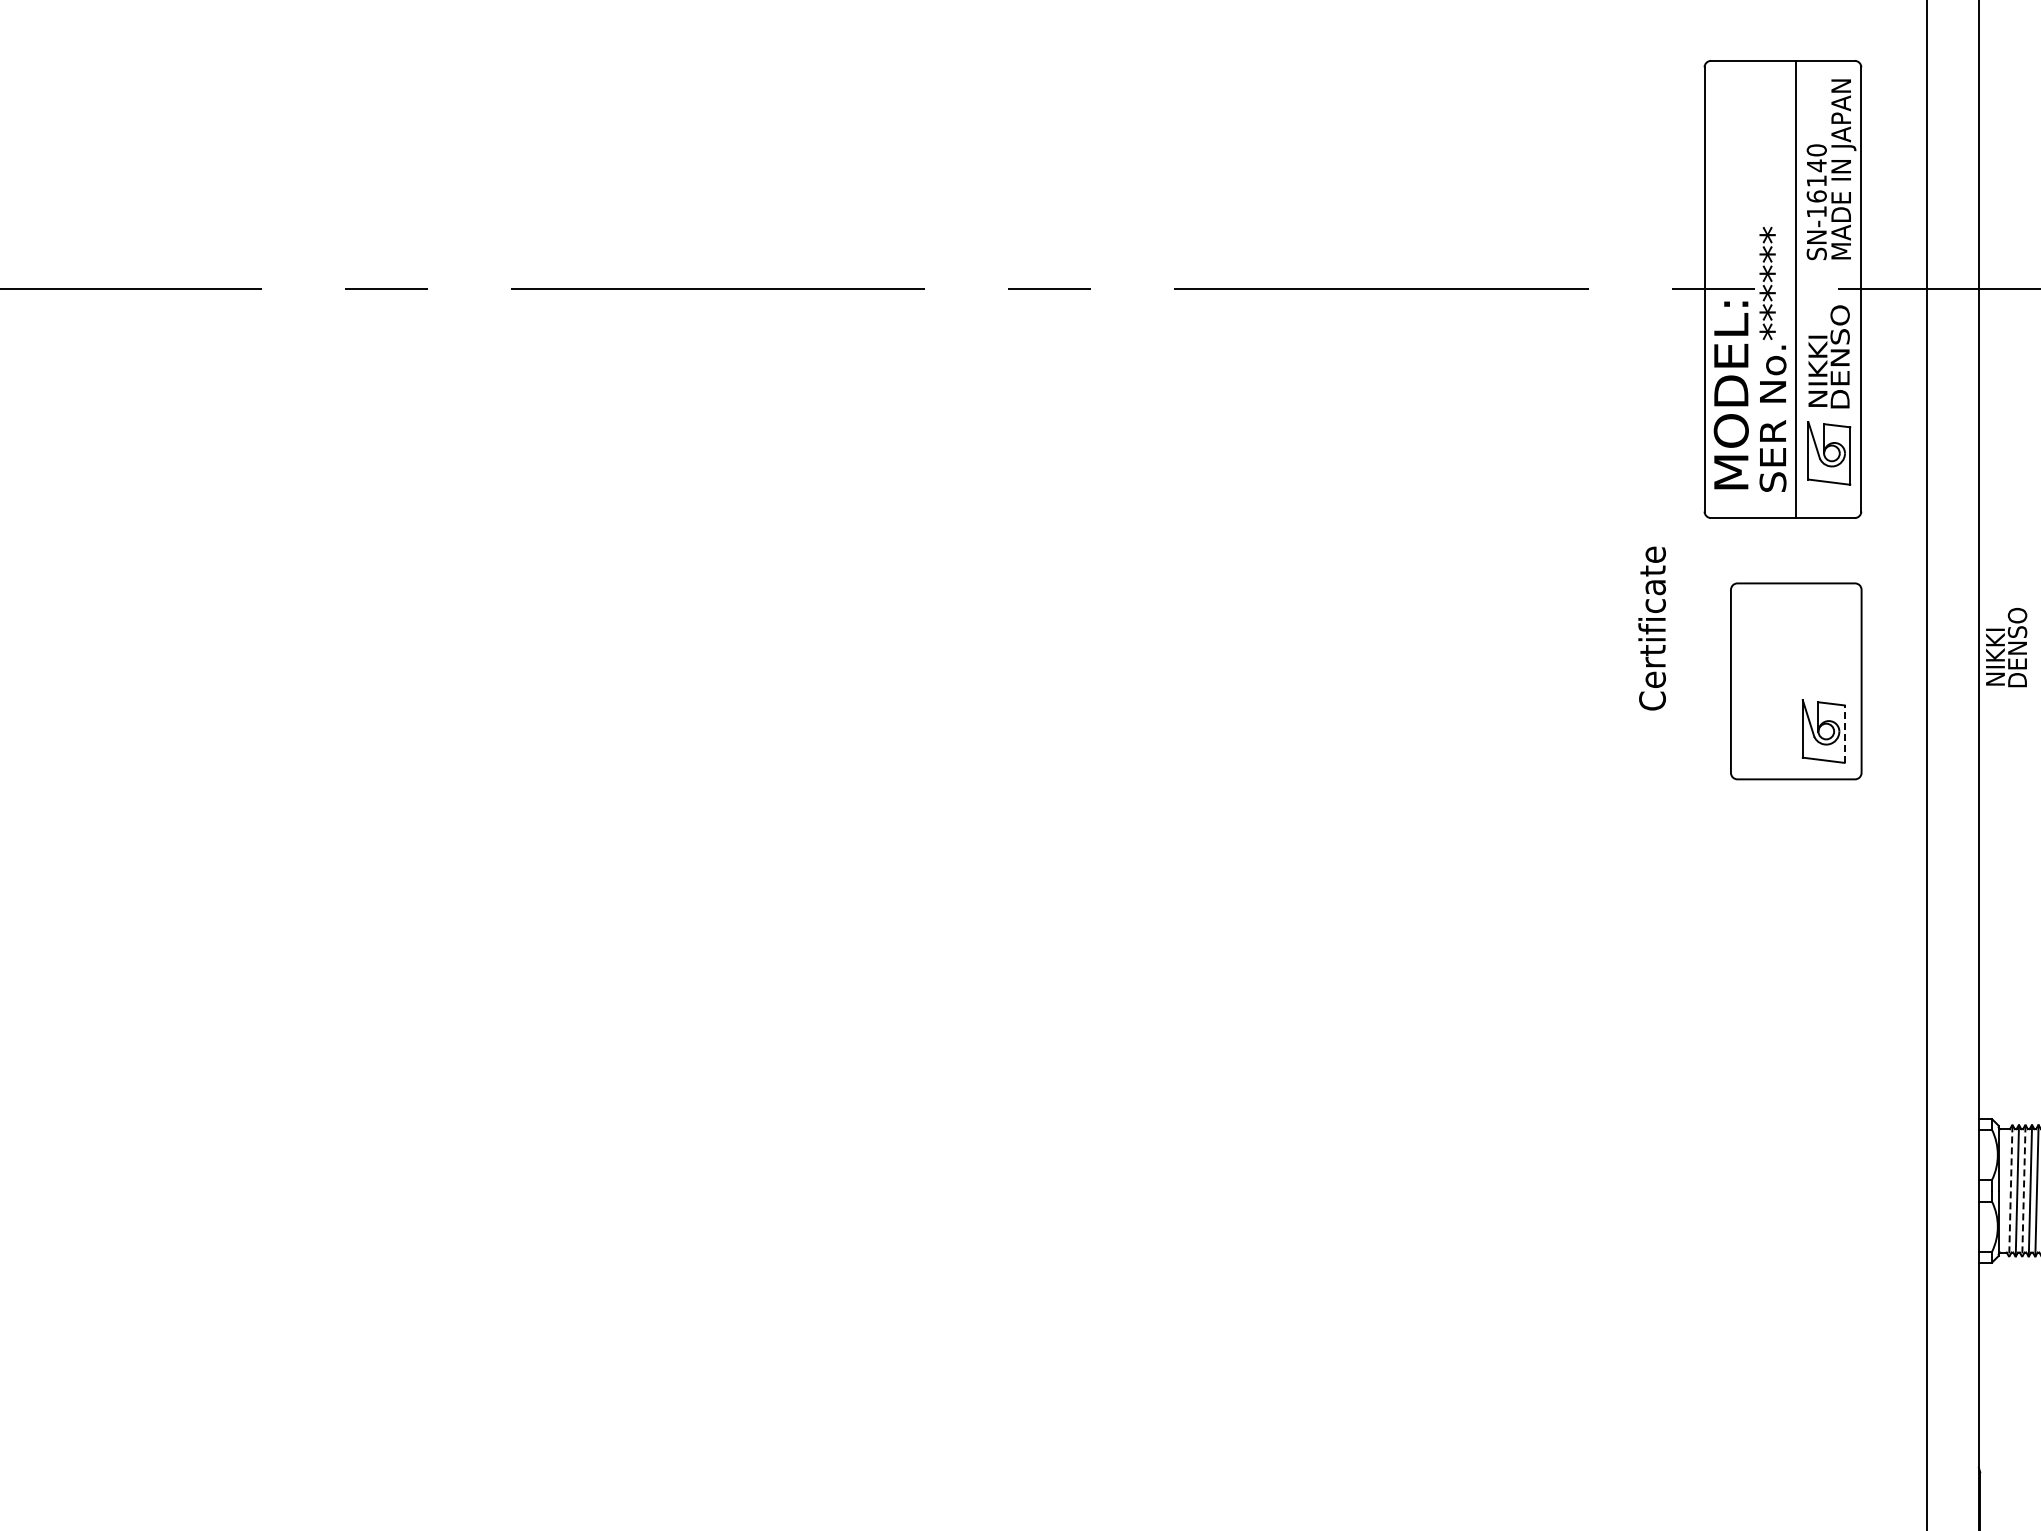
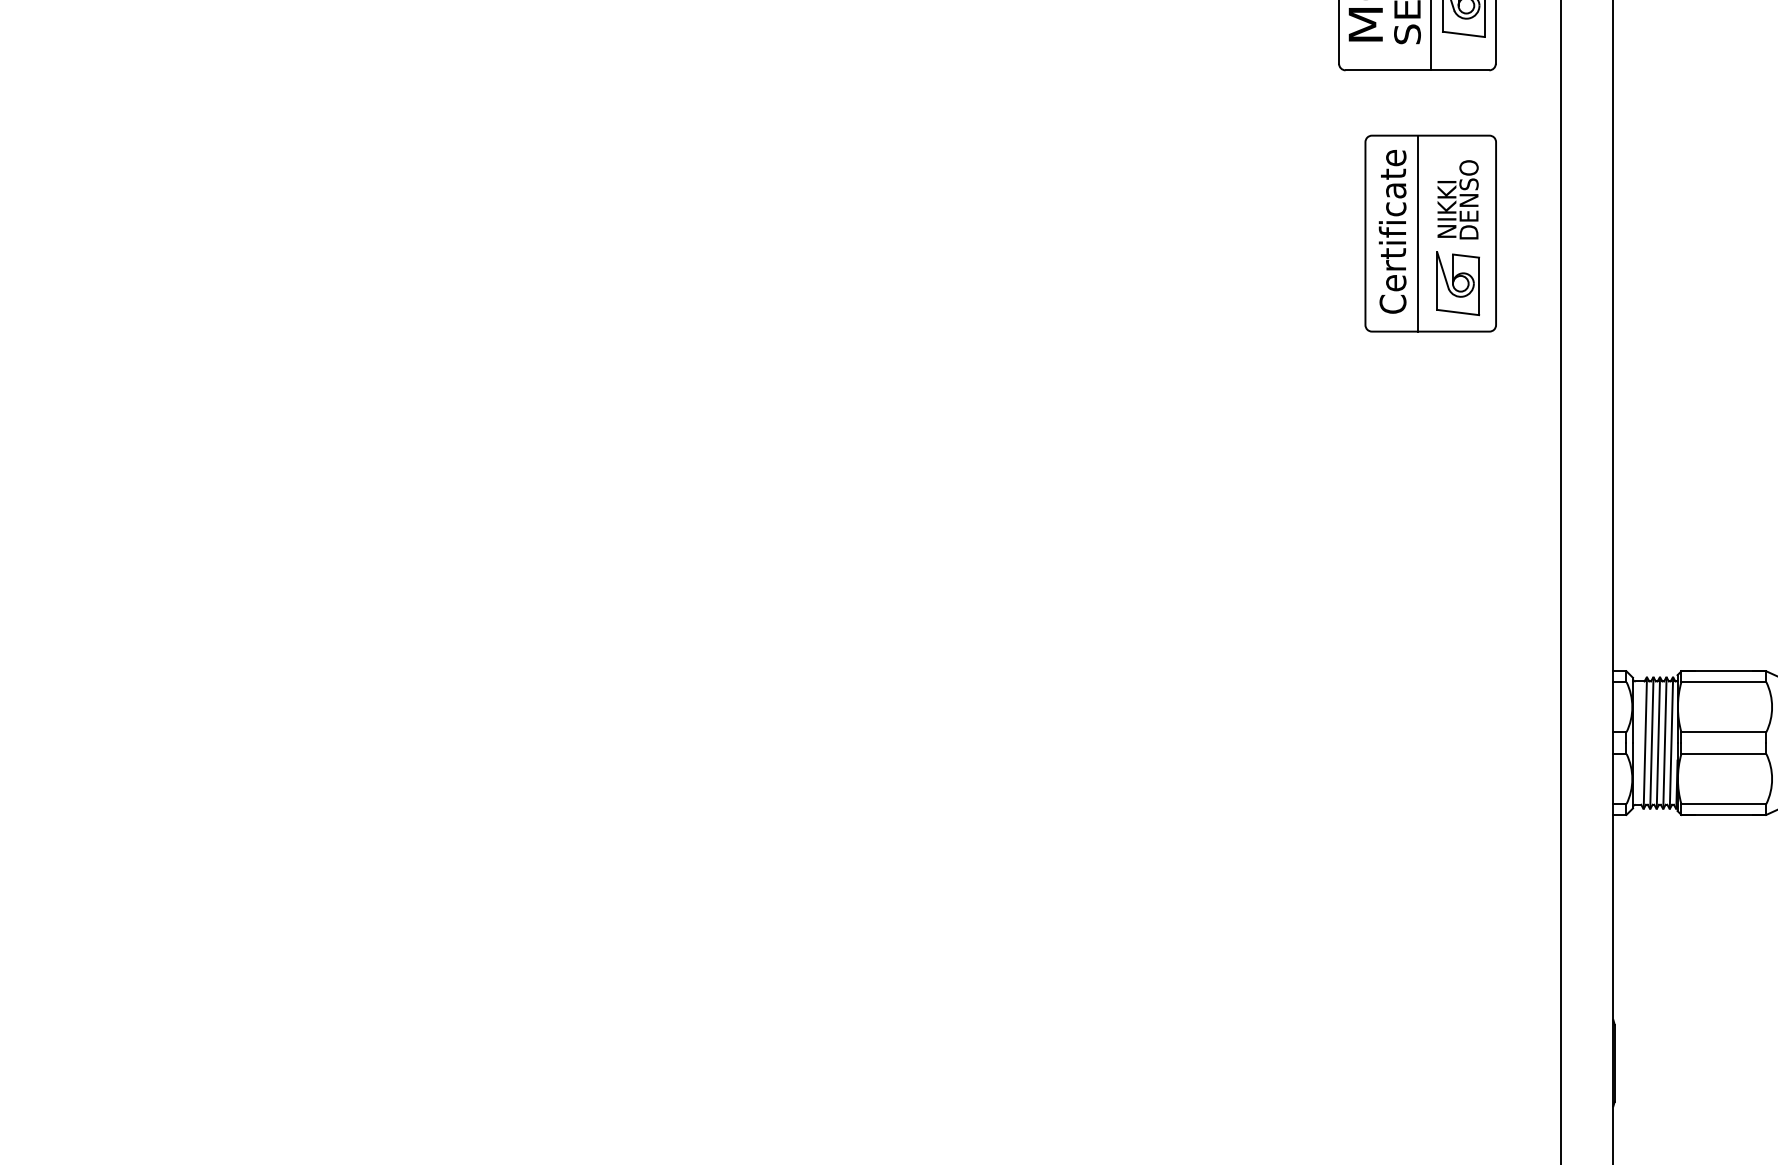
text: (1651, 628) -> (1392, 231), moved
text: (2006, 647) -> (1458, 199), moved
line: (1783, 681) -> (1418, 233), added
line: (1844, 734) -> (1479, 286), dashed -> solid
line: (2010, 1191) -> (1645, 743), dashed -> solid
line: (2023, 1191) -> (1658, 743), dashed -> solid

